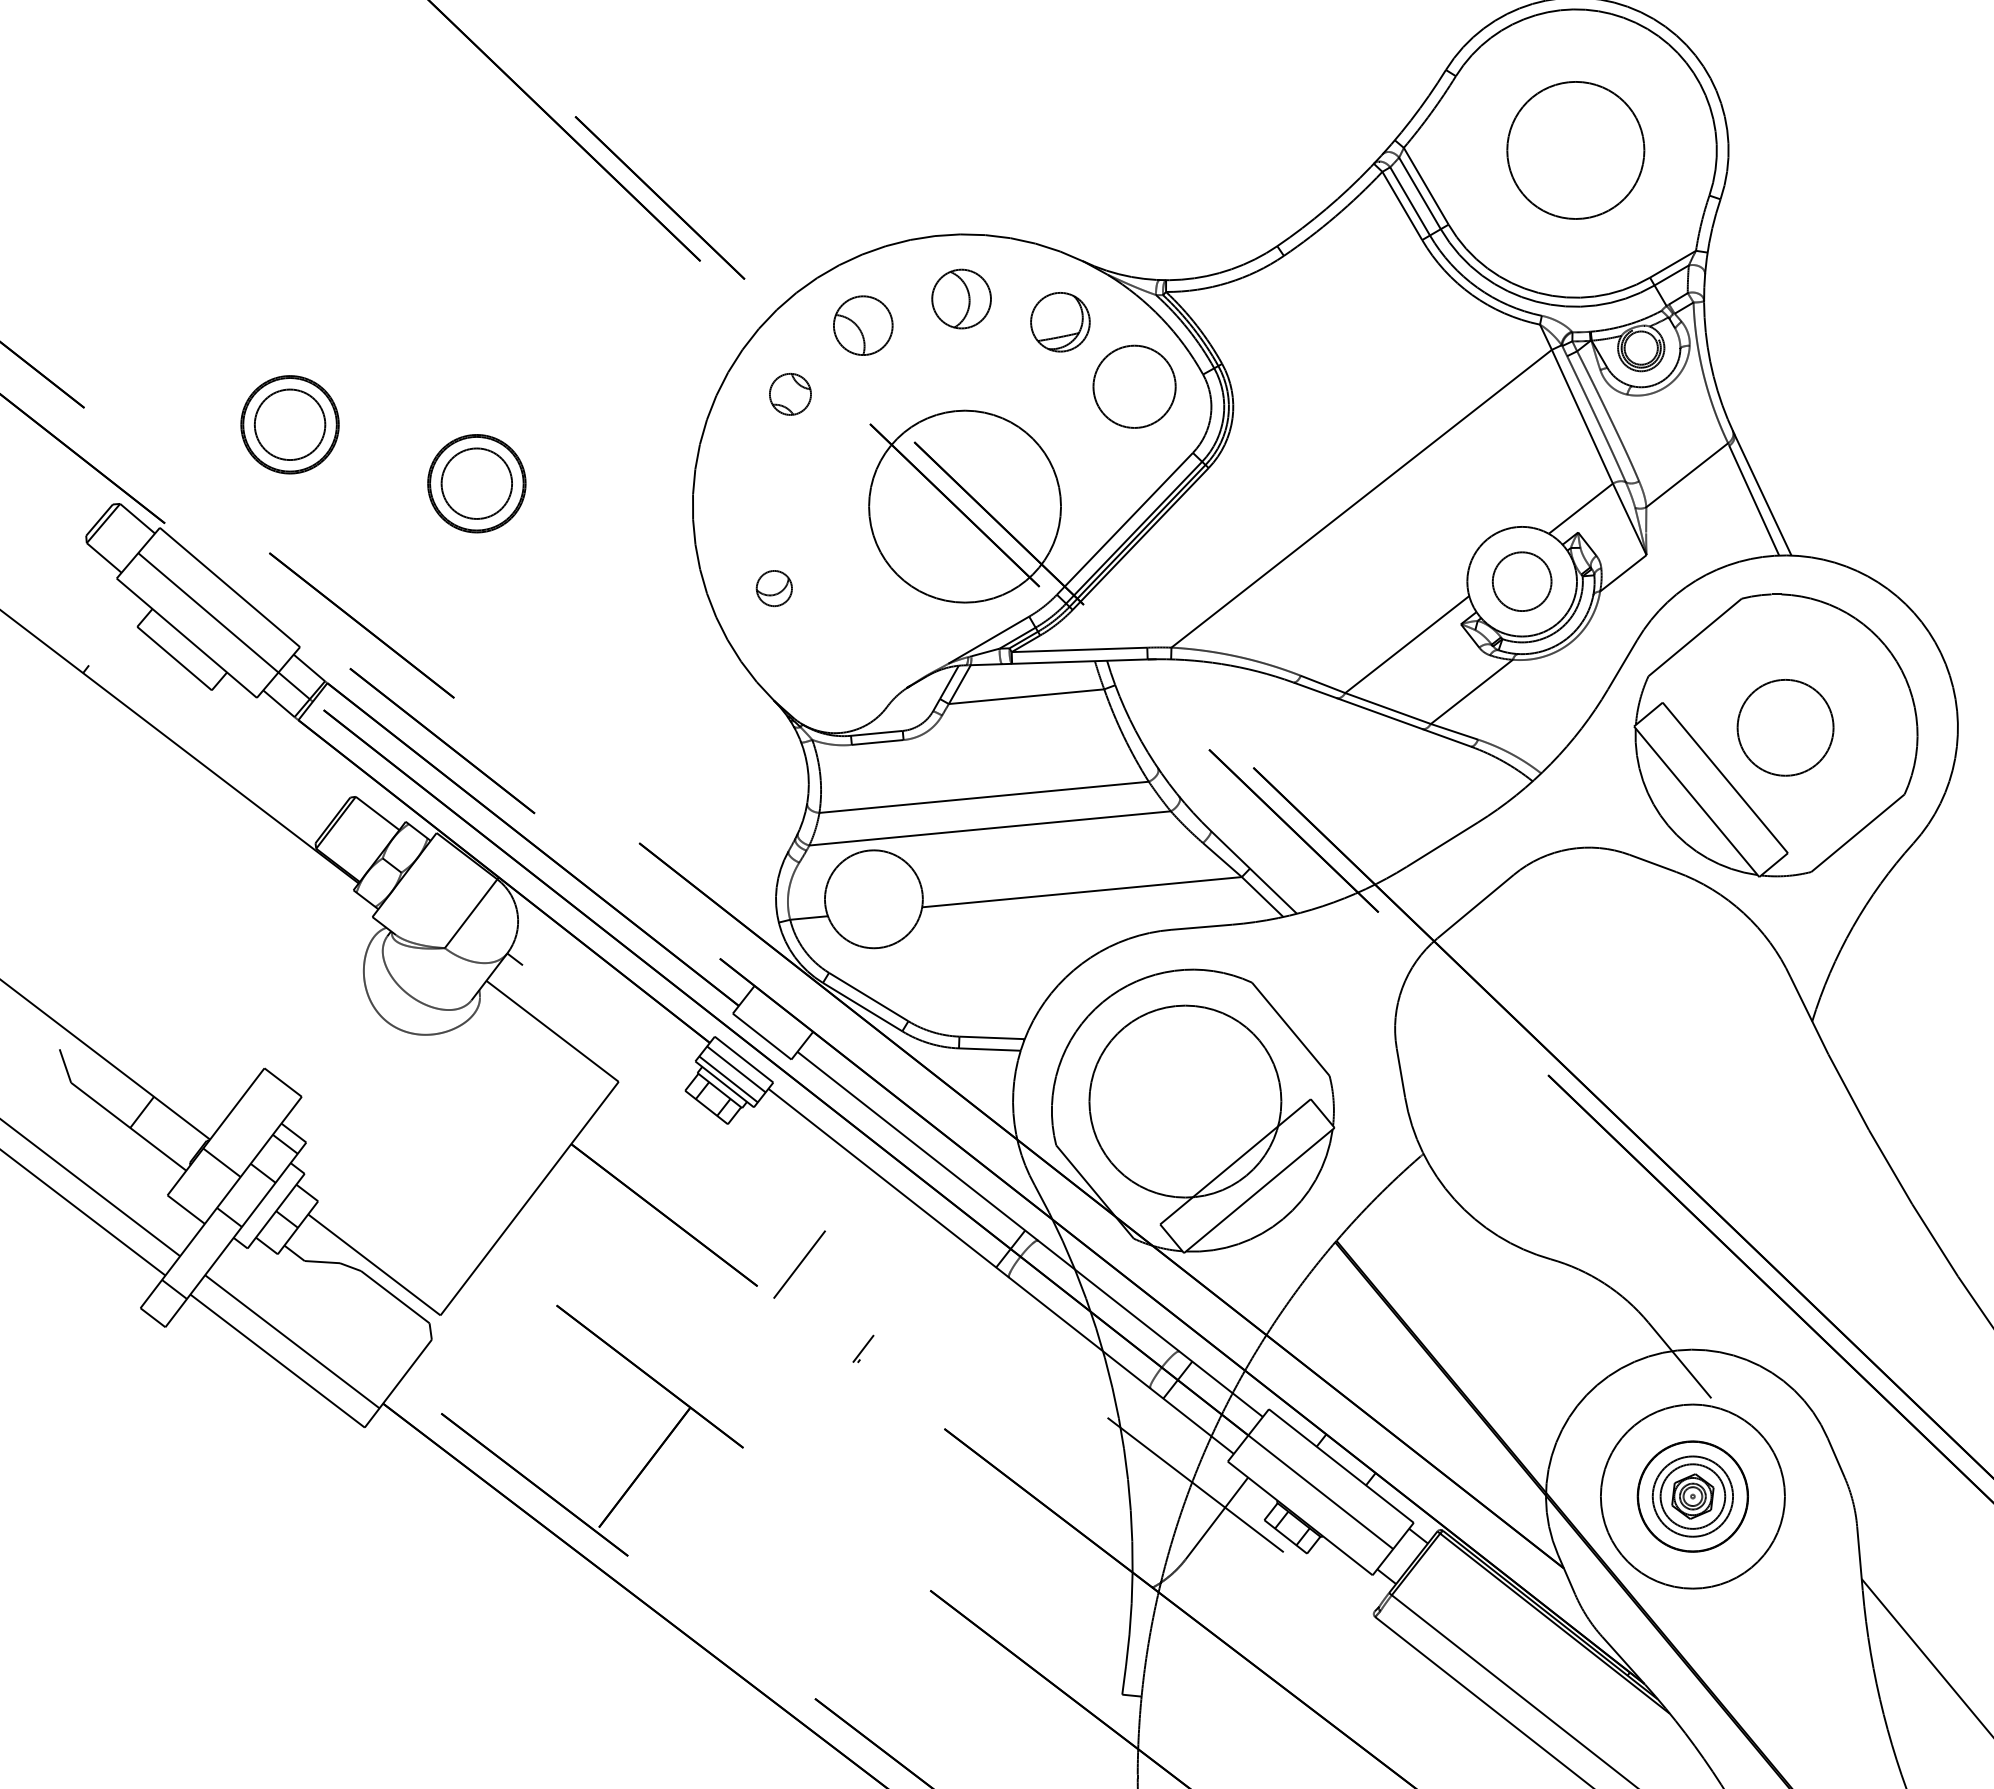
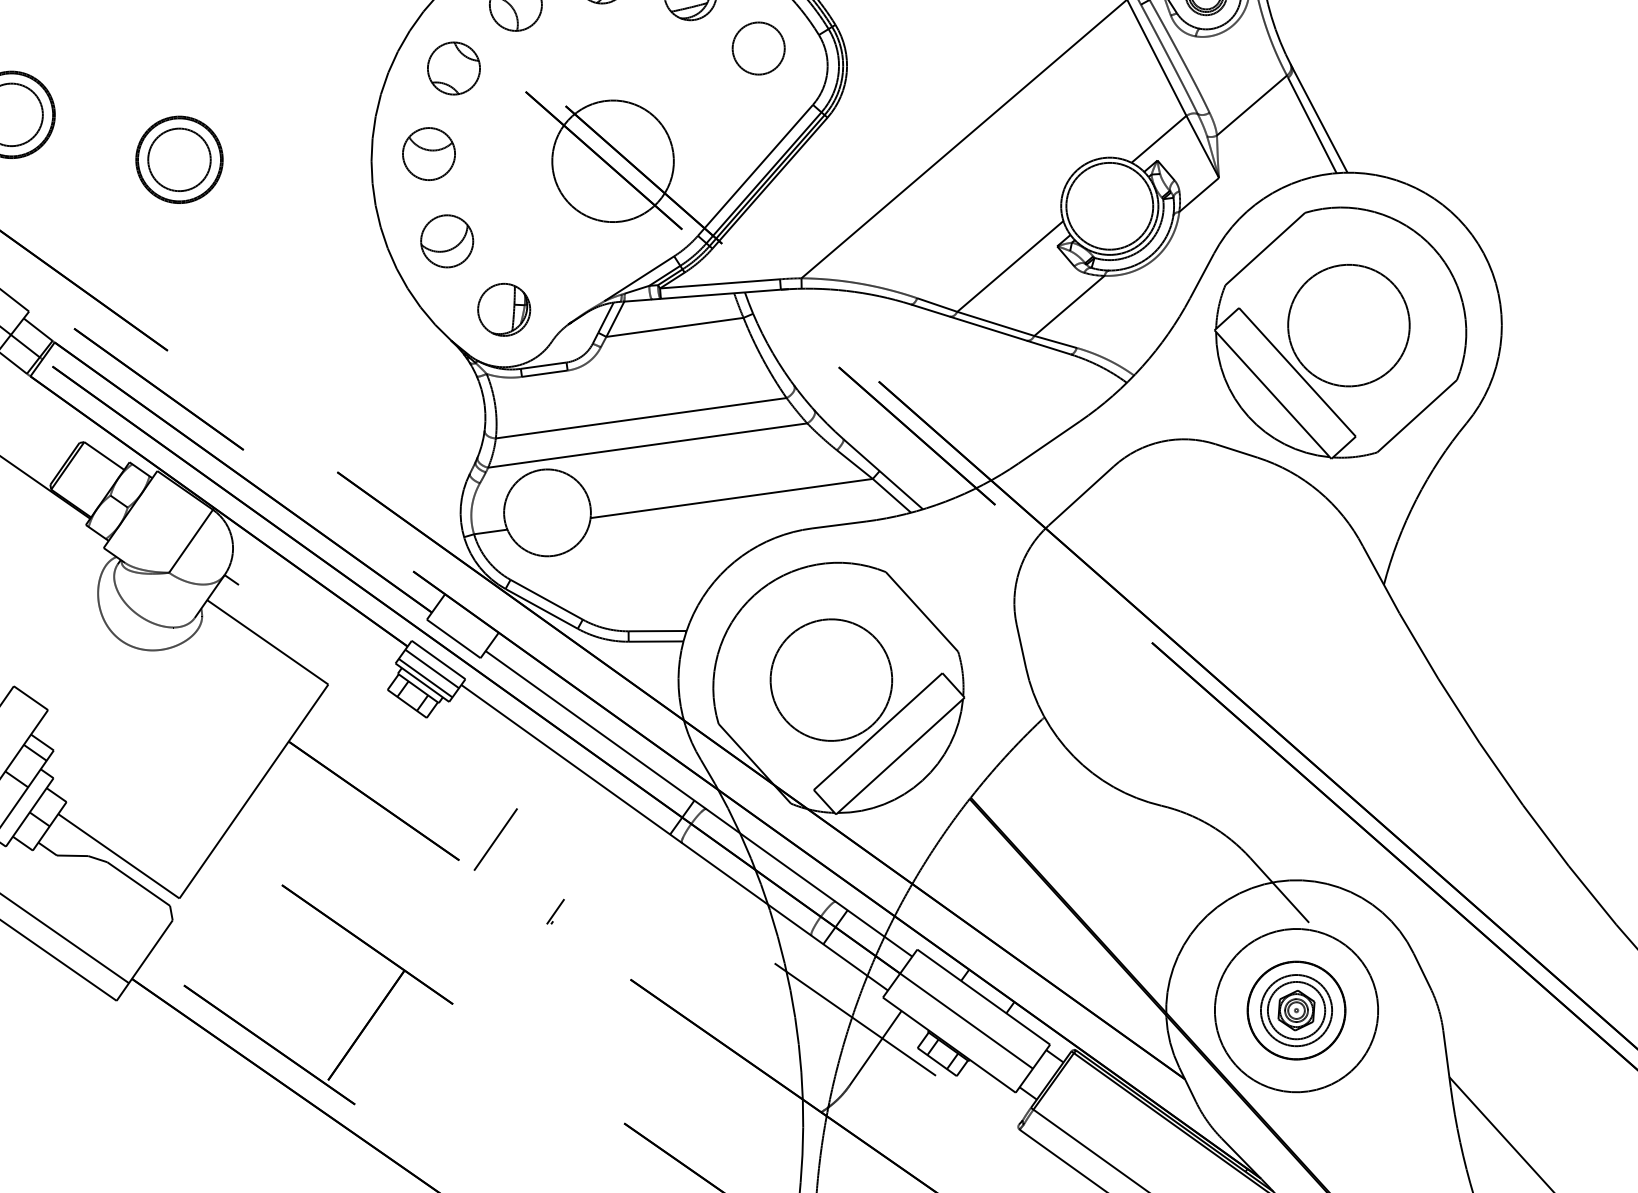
circle: (1134, 386) -> (758, 48), size x0.71
part: (790, 394) -> (454, 68), size x1.43
part: (757, 489) -> (428, 154), added
circle: (964, 506) -> (612, 161), size x0.71
circle: (1522, 581) -> (1110, 206), size x1.67
part: (774, 588) -> (447, 241), size x1.67
part: (834, 668) -> (503, 309), added
circle: (1785, 727) -> (1348, 325), size x1.43
circle: (1184, 1101) -> (830, 680), size x0.71

